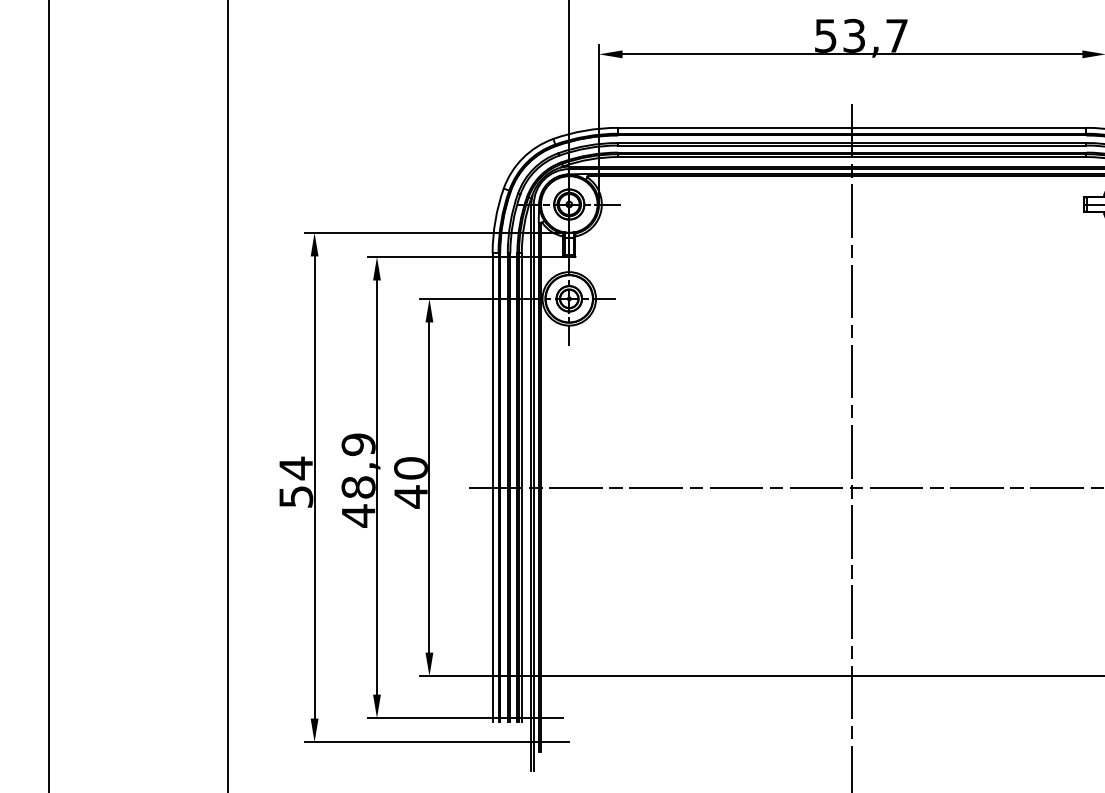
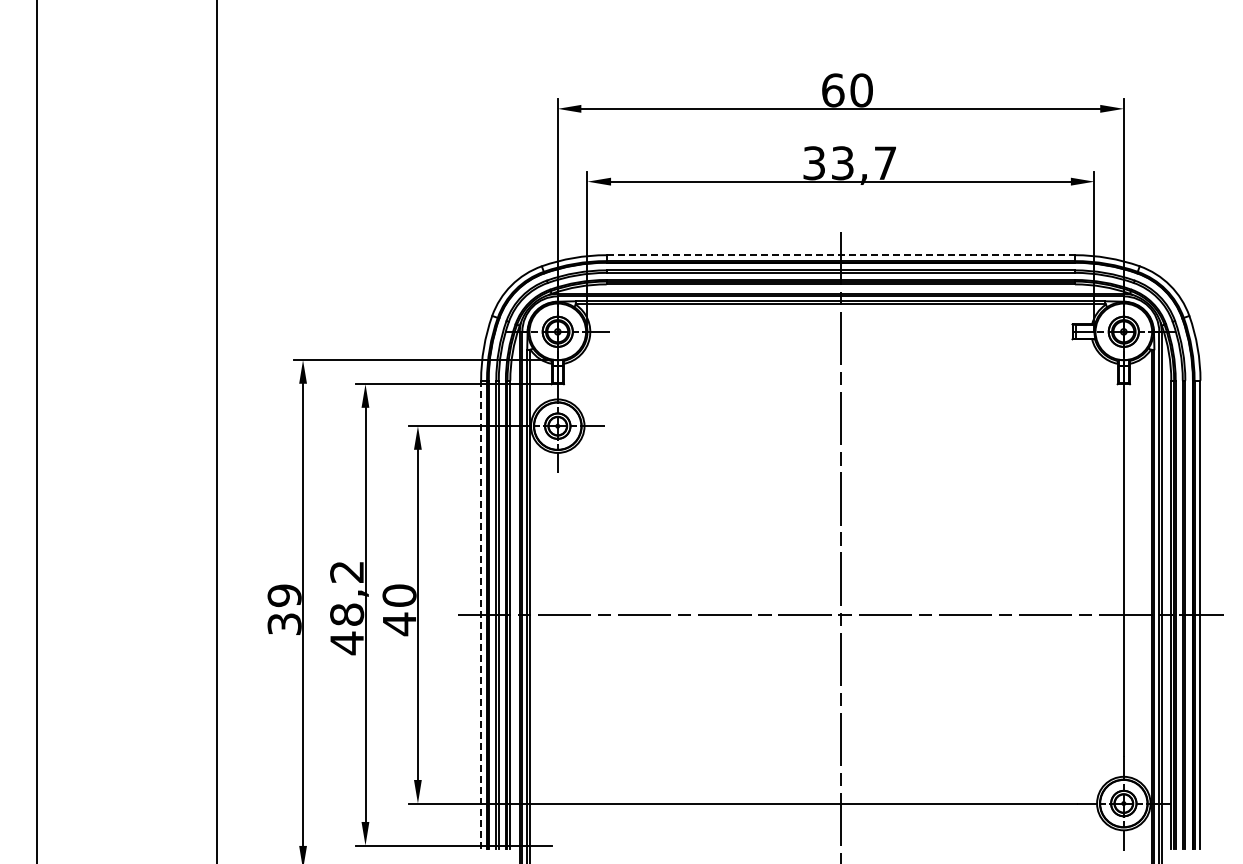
text: (826, 35) -> (814, 162), 53,7 -> 33,7
line: (853, 128) -> (841, 255), solid -> dashed
text: (359, 445) -> (347, 572), 48,9 -> 48,2
text: (296, 482) -> (284, 609), 54 -> 39
line: (493, 487) -> (481, 614), solid -> dashed

